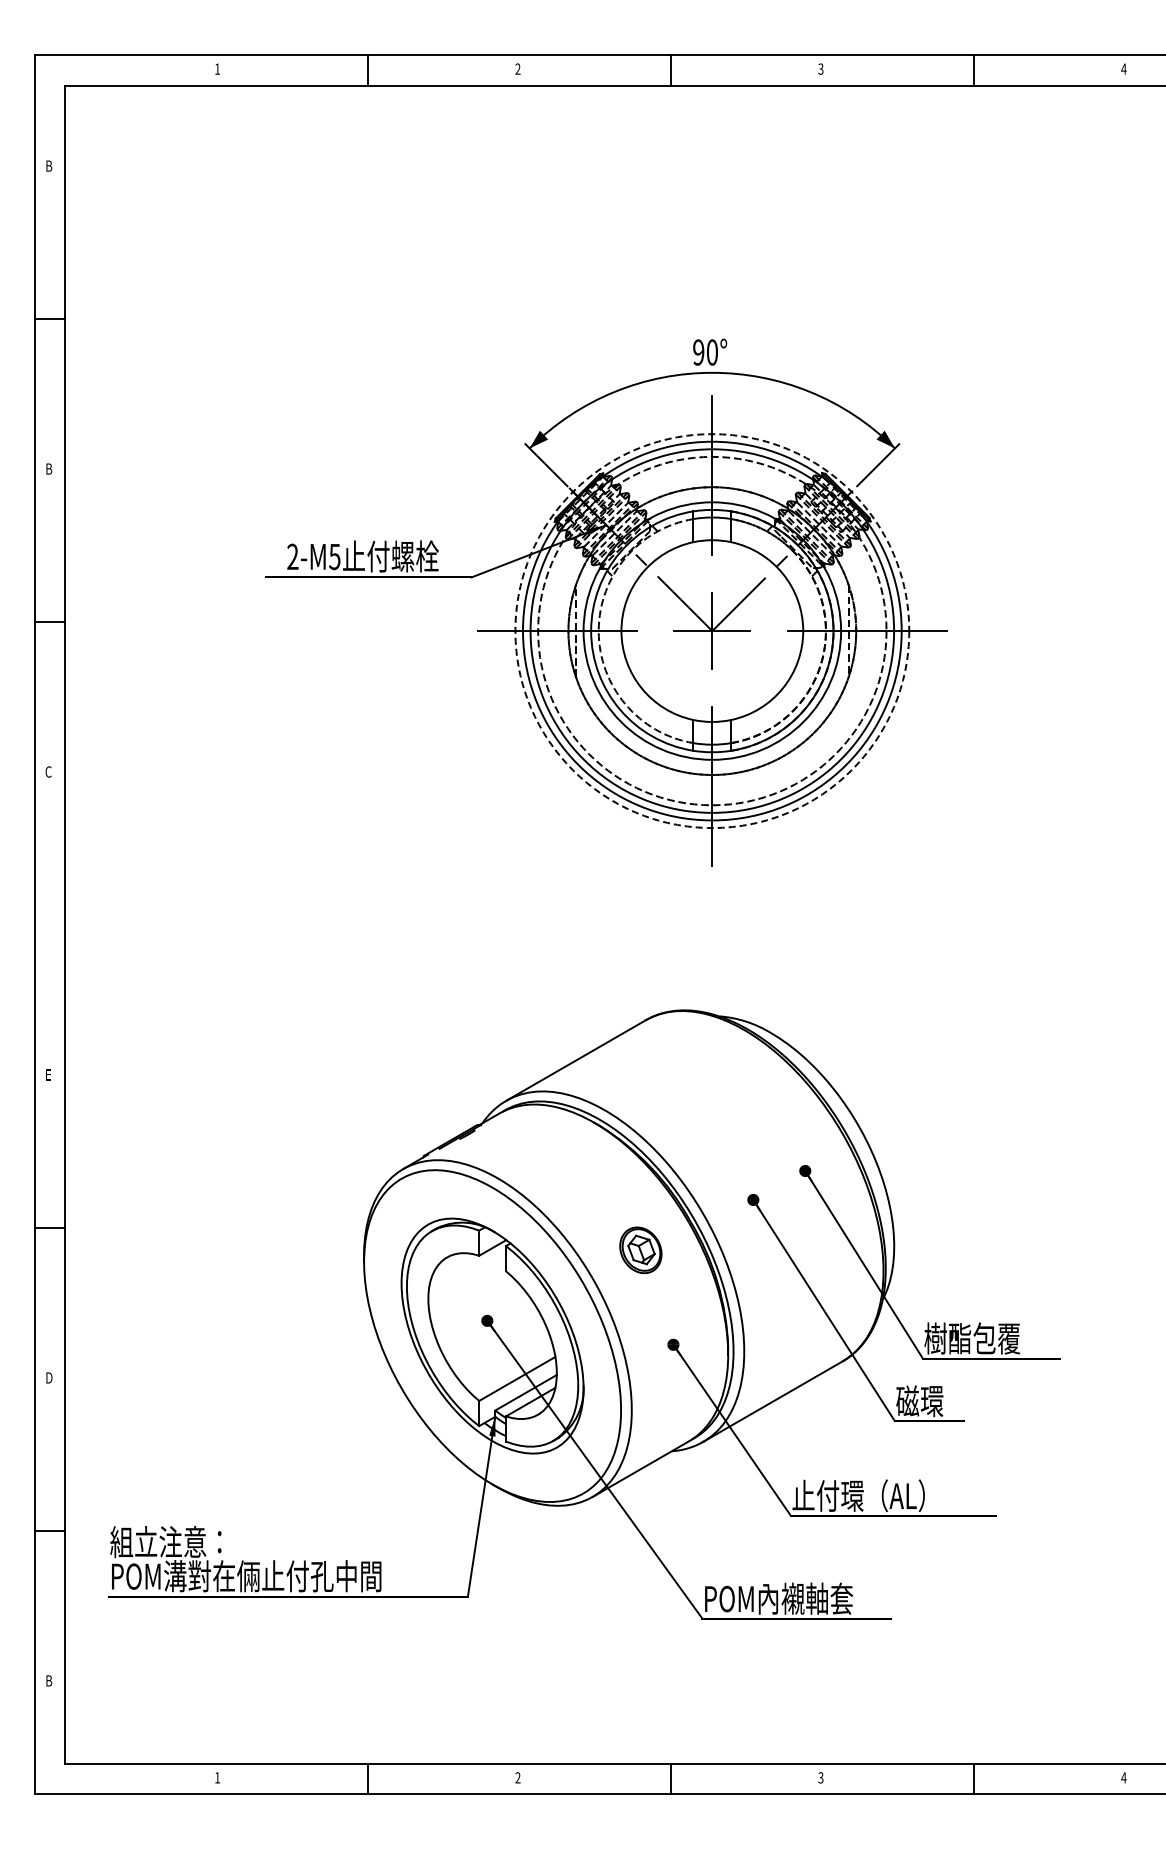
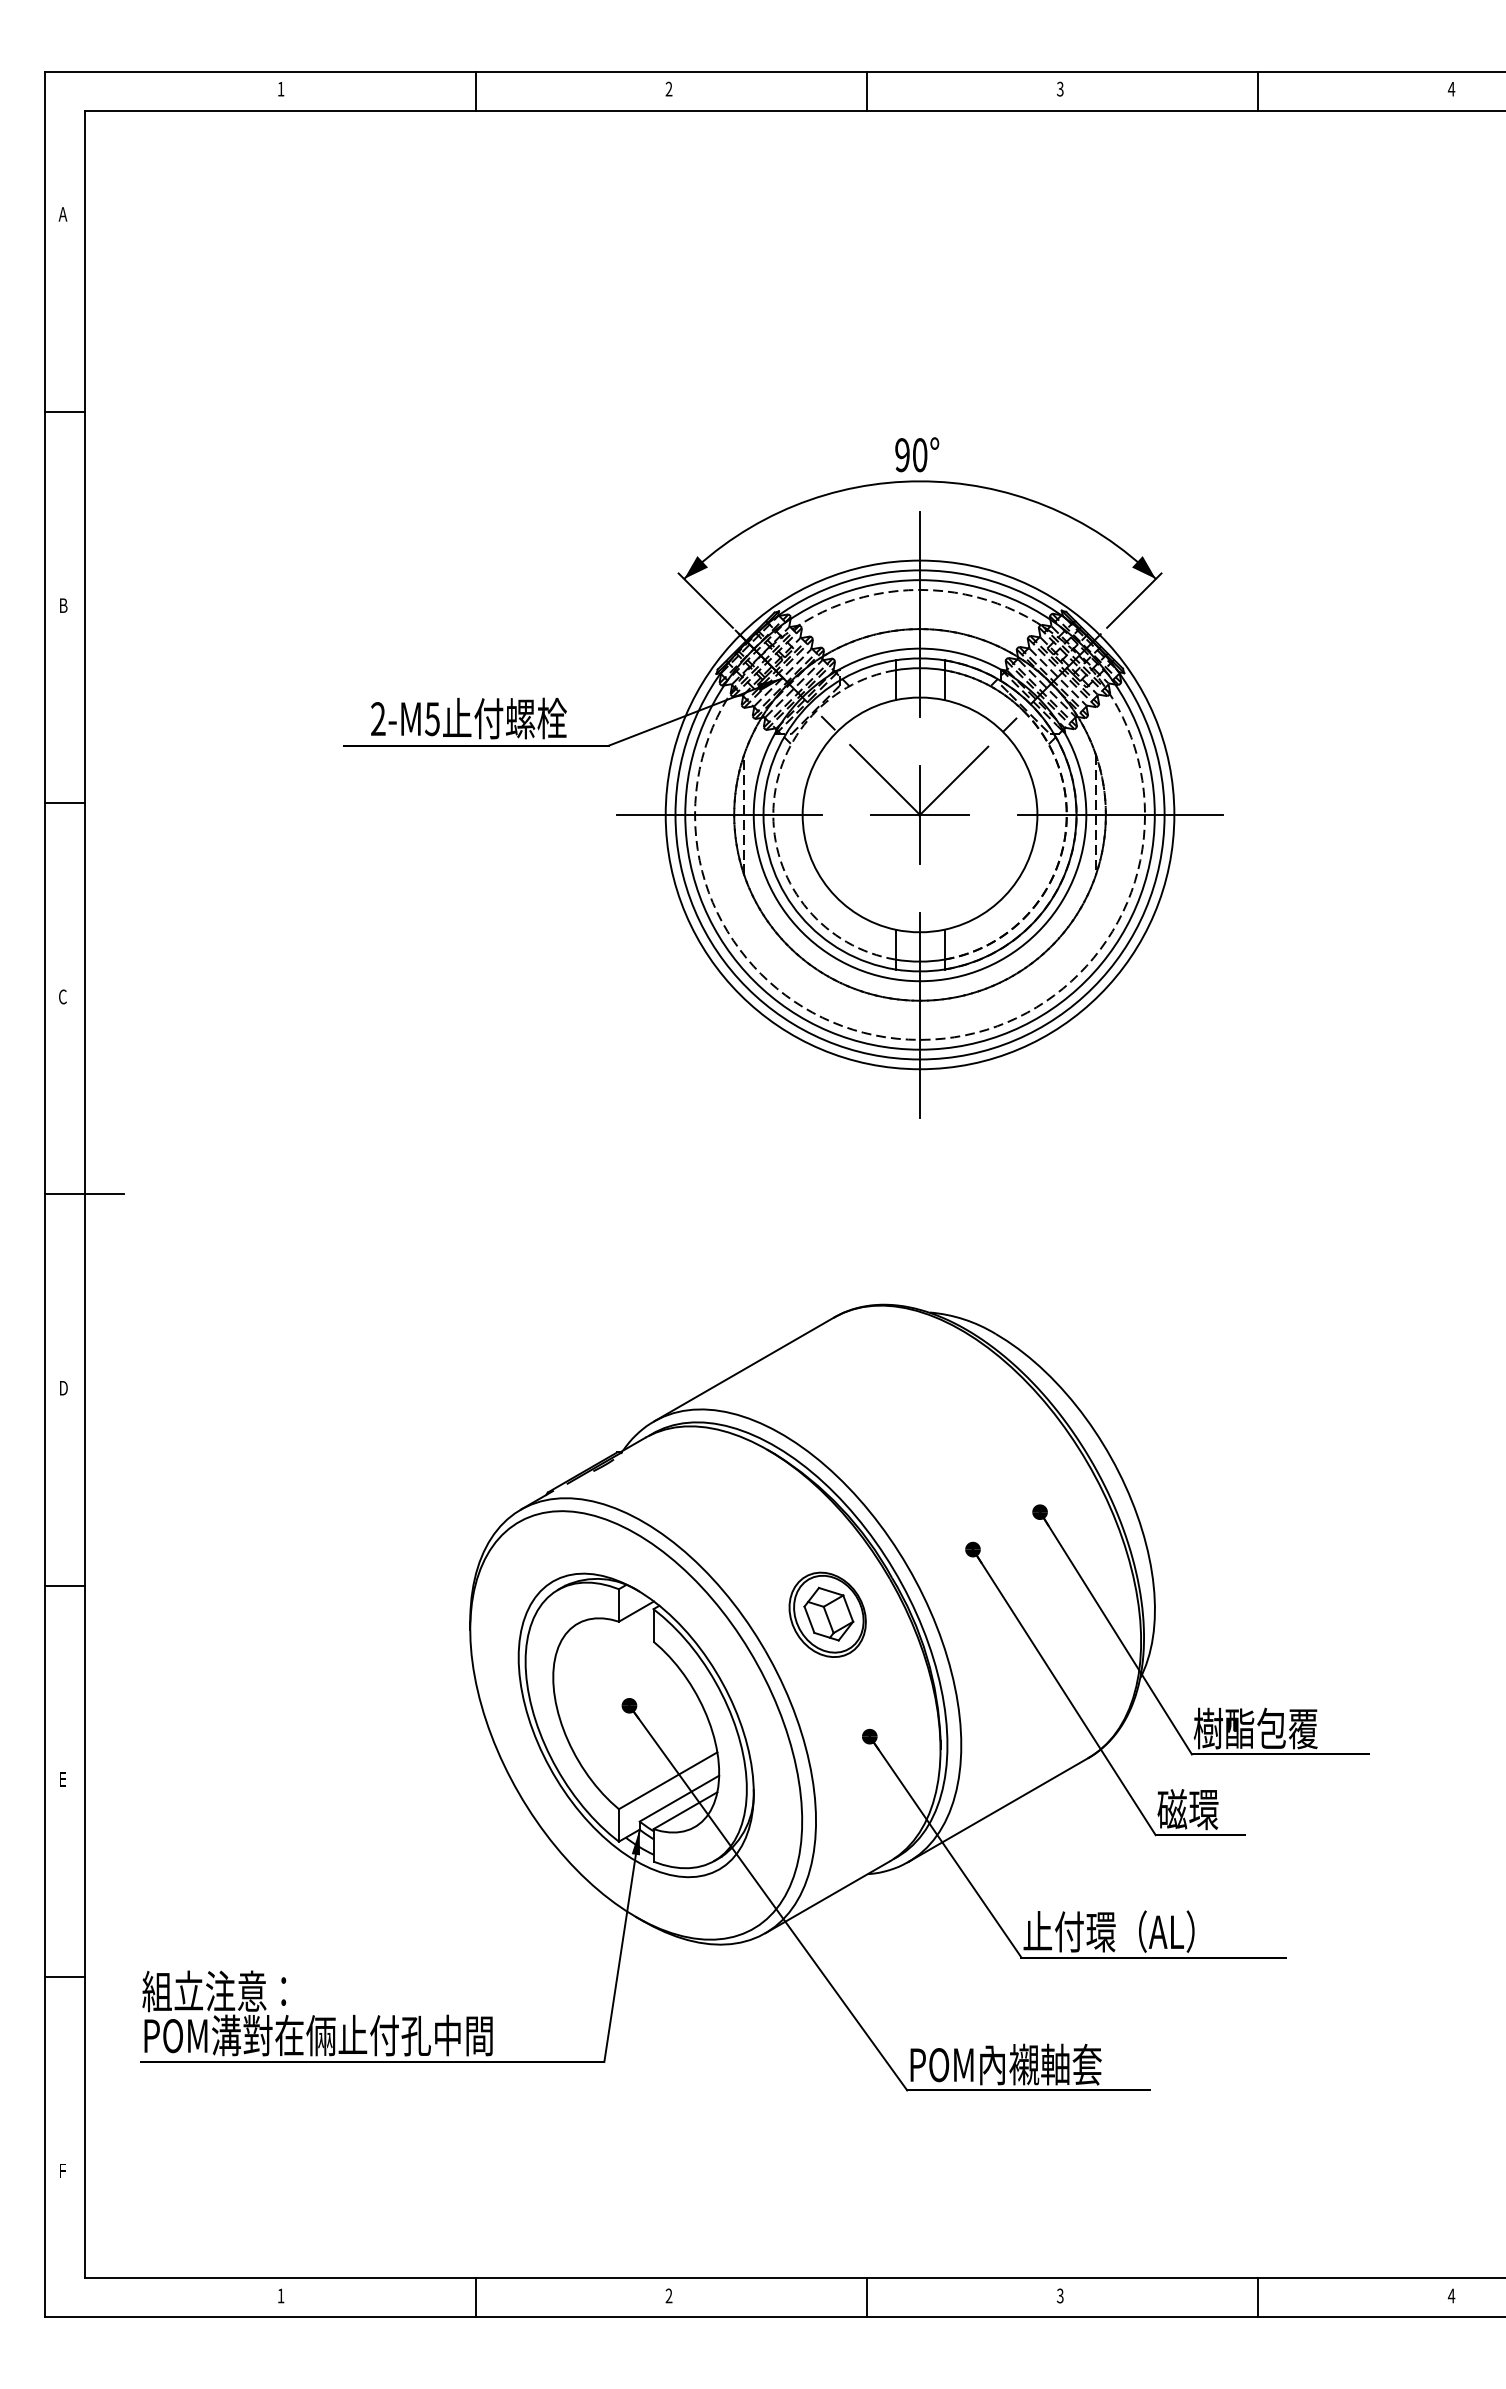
text: (48, 165) -> (62, 213), B -> A
circle: (712, 631) -> (920, 815), dashed -> solid
line: (65, 925) -> (84, 1195), added
text: (49, 1074) -> (63, 1387), E -> D
part: (640, 1249) -> (827, 1613), size x1.43
text: (49, 1377) -> (63, 1778), D -> E
text: (49, 1680) -> (63, 2170), B -> F

